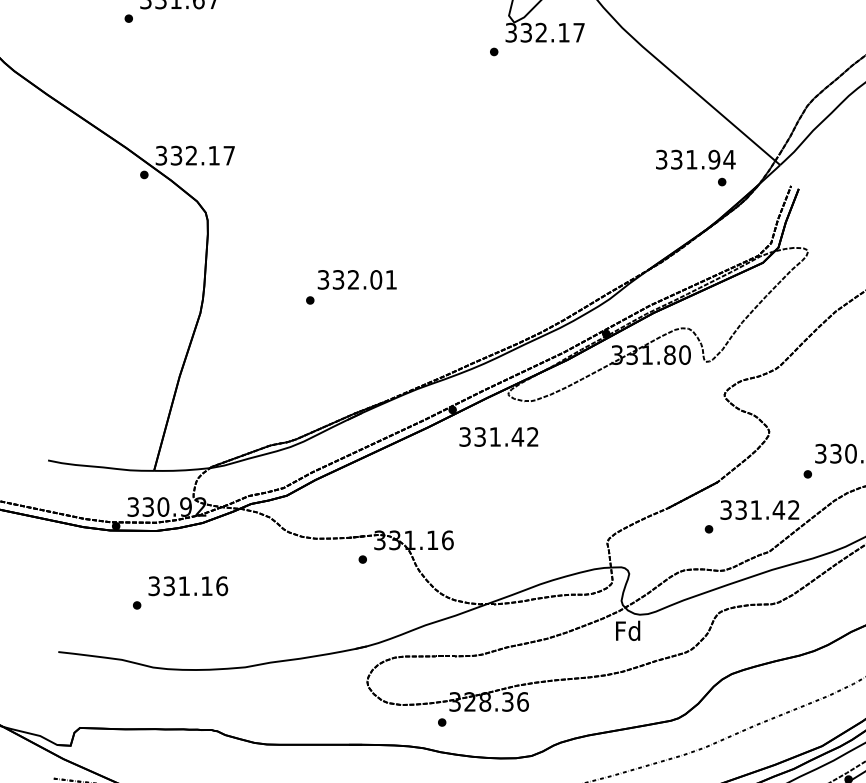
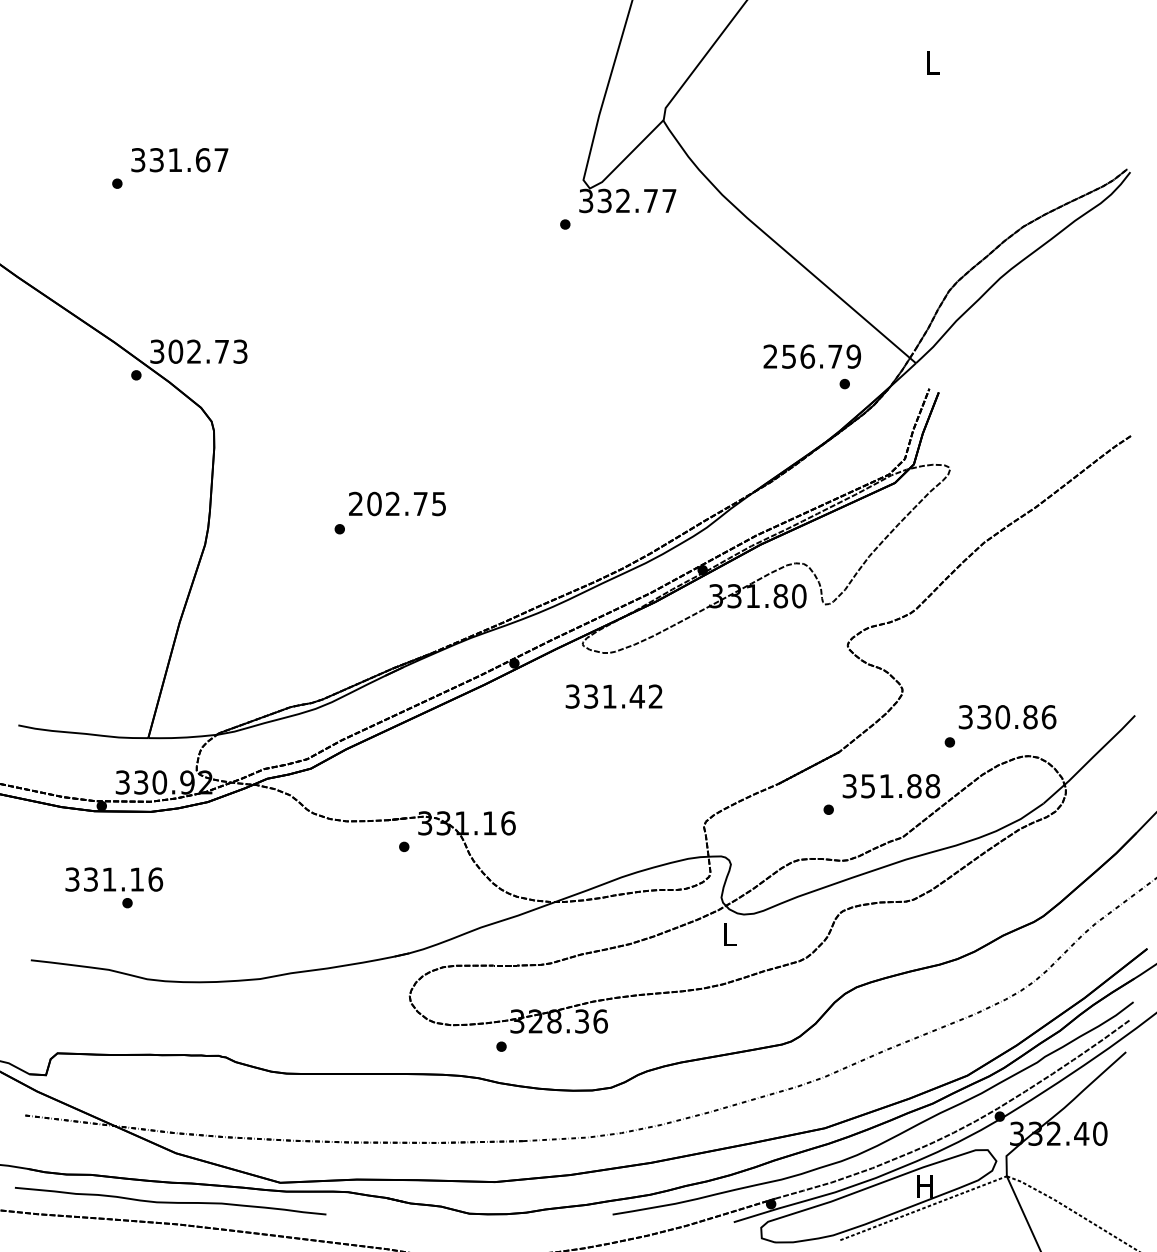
text: (563, 32) -> (650, 200), 332.17 -> 332.77
text: (202, 155) -> (207, 351), 332.17 -> 302.73
text: (695, 159) -> (812, 356), 331.94 -> 256.79
text: (357, 279) -> (397, 503), 332.01 -> 202.75
text: (498, 436) -> (613, 696), moved
text: (767, 510) -> (900, 786), 331.42 -> 351.88
text: (188, 586) -> (114, 879), moved
text: (628, 630) -> (729, 933), Fd -> L

